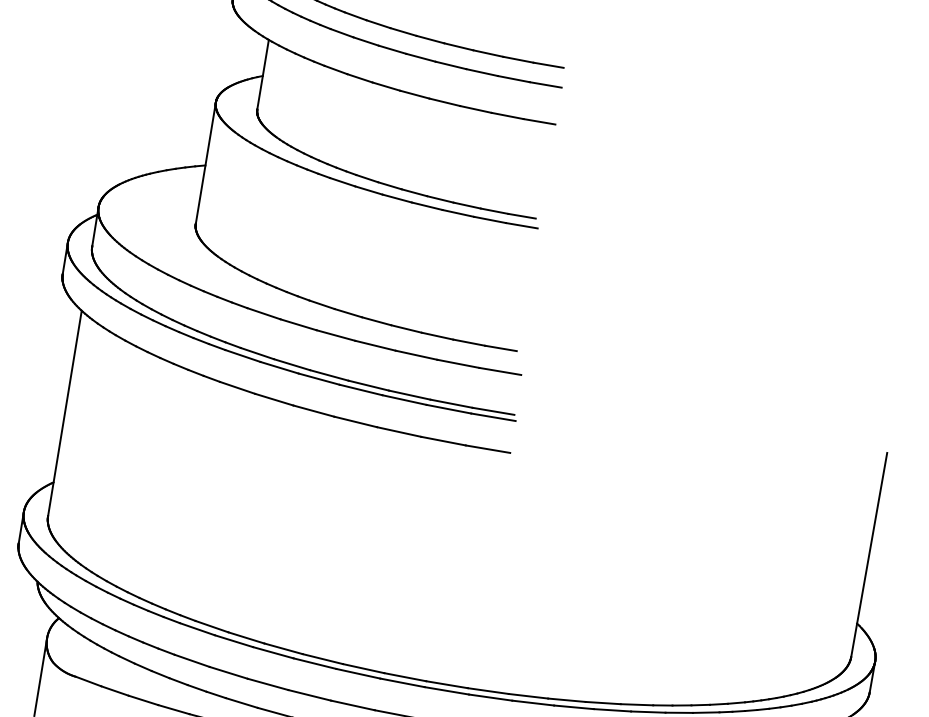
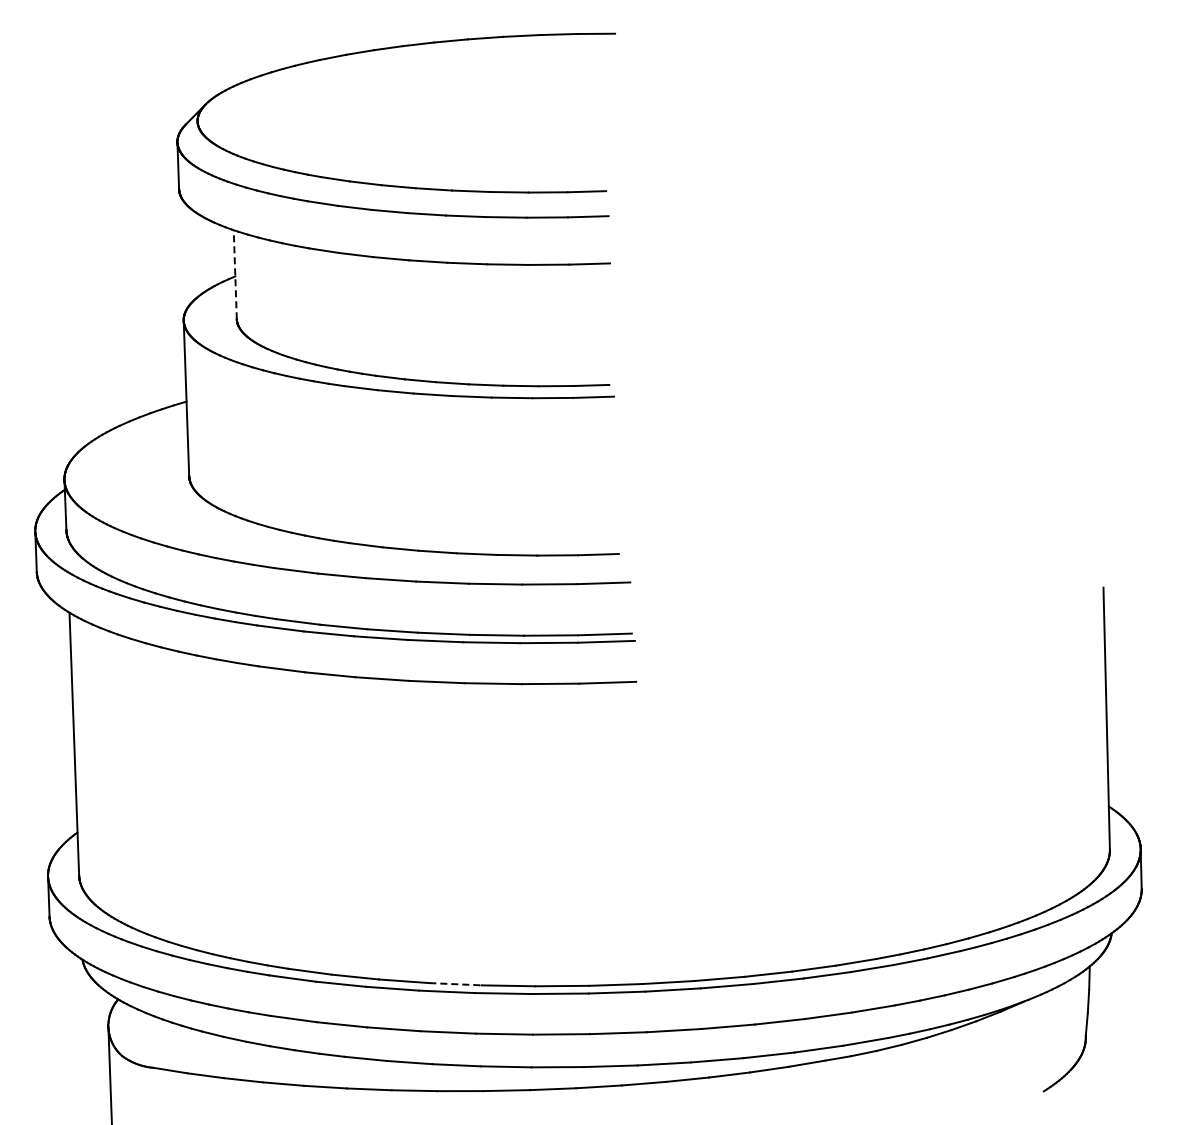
line: (263, 74) -> (235, 274), solid -> dashed
line: (322, 659) -> (455, 984), solid -> dashed

